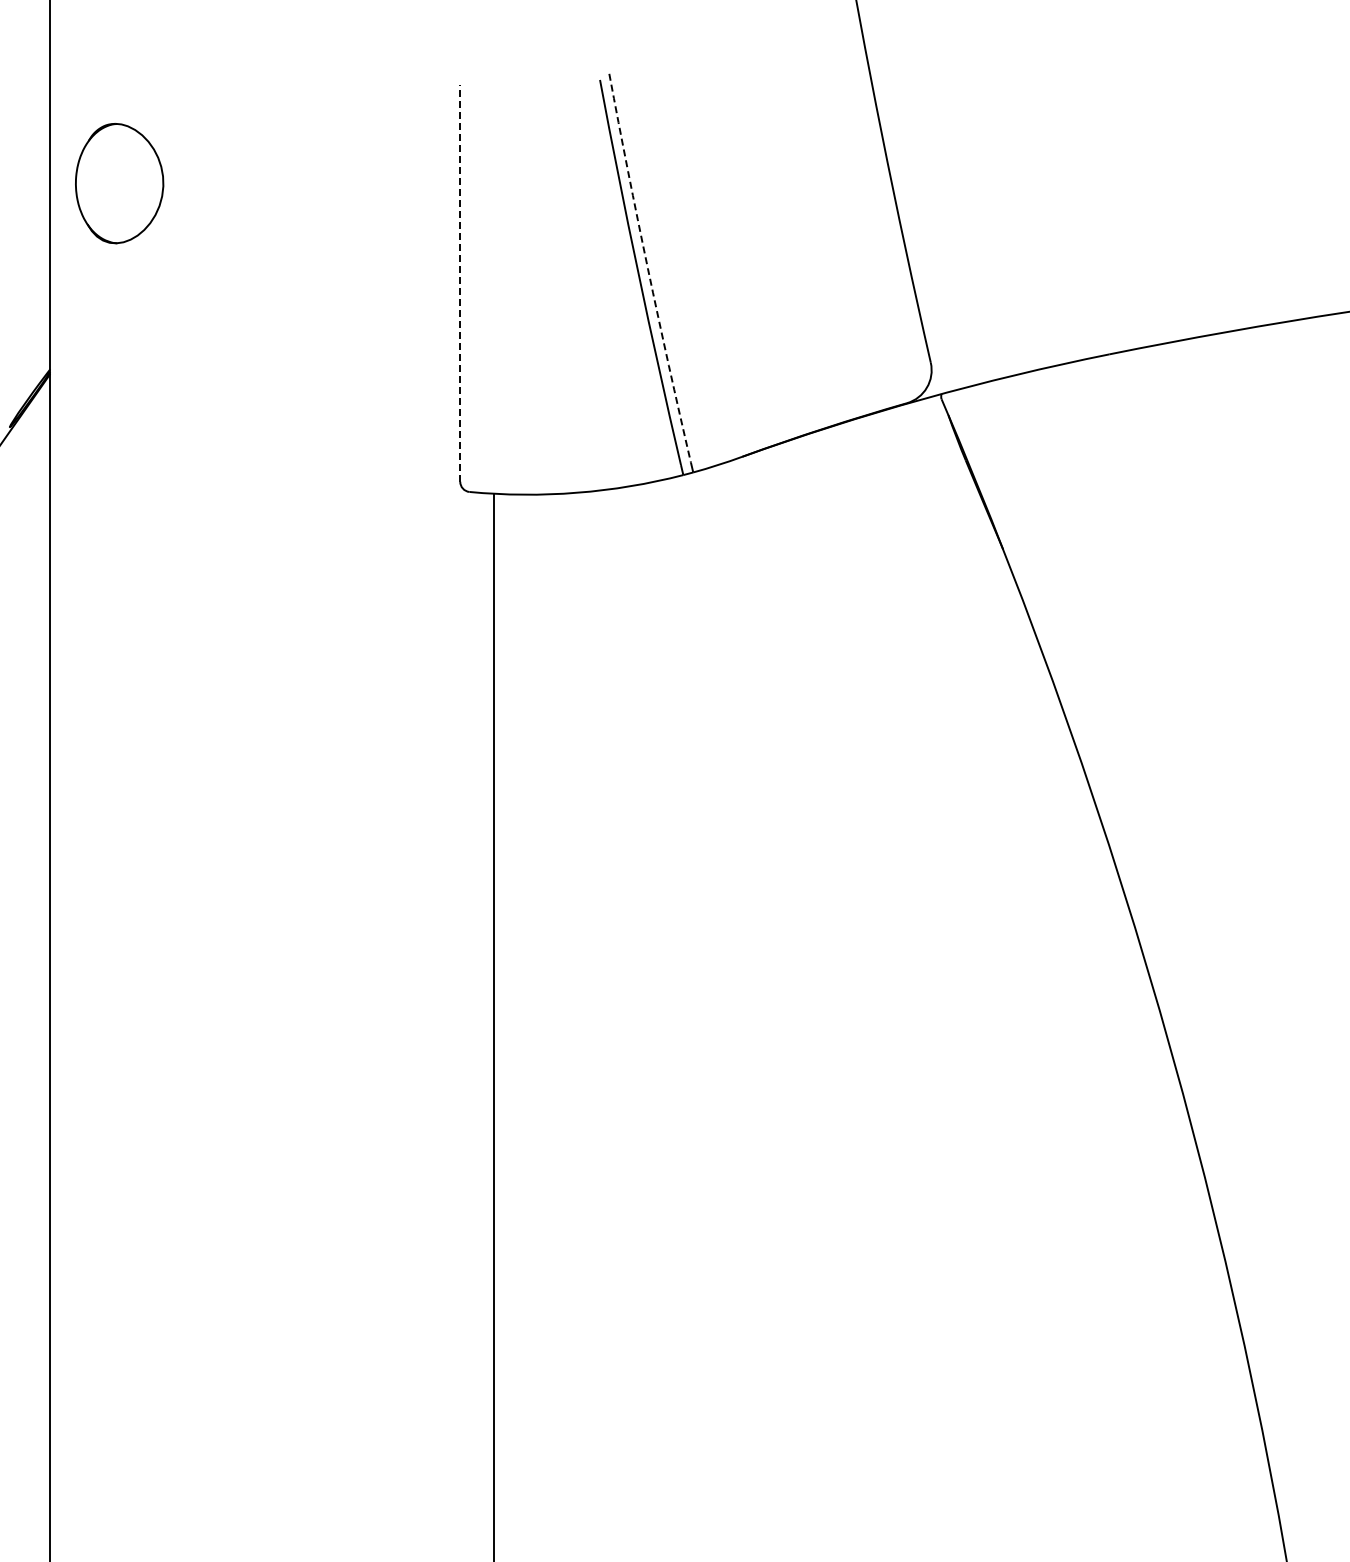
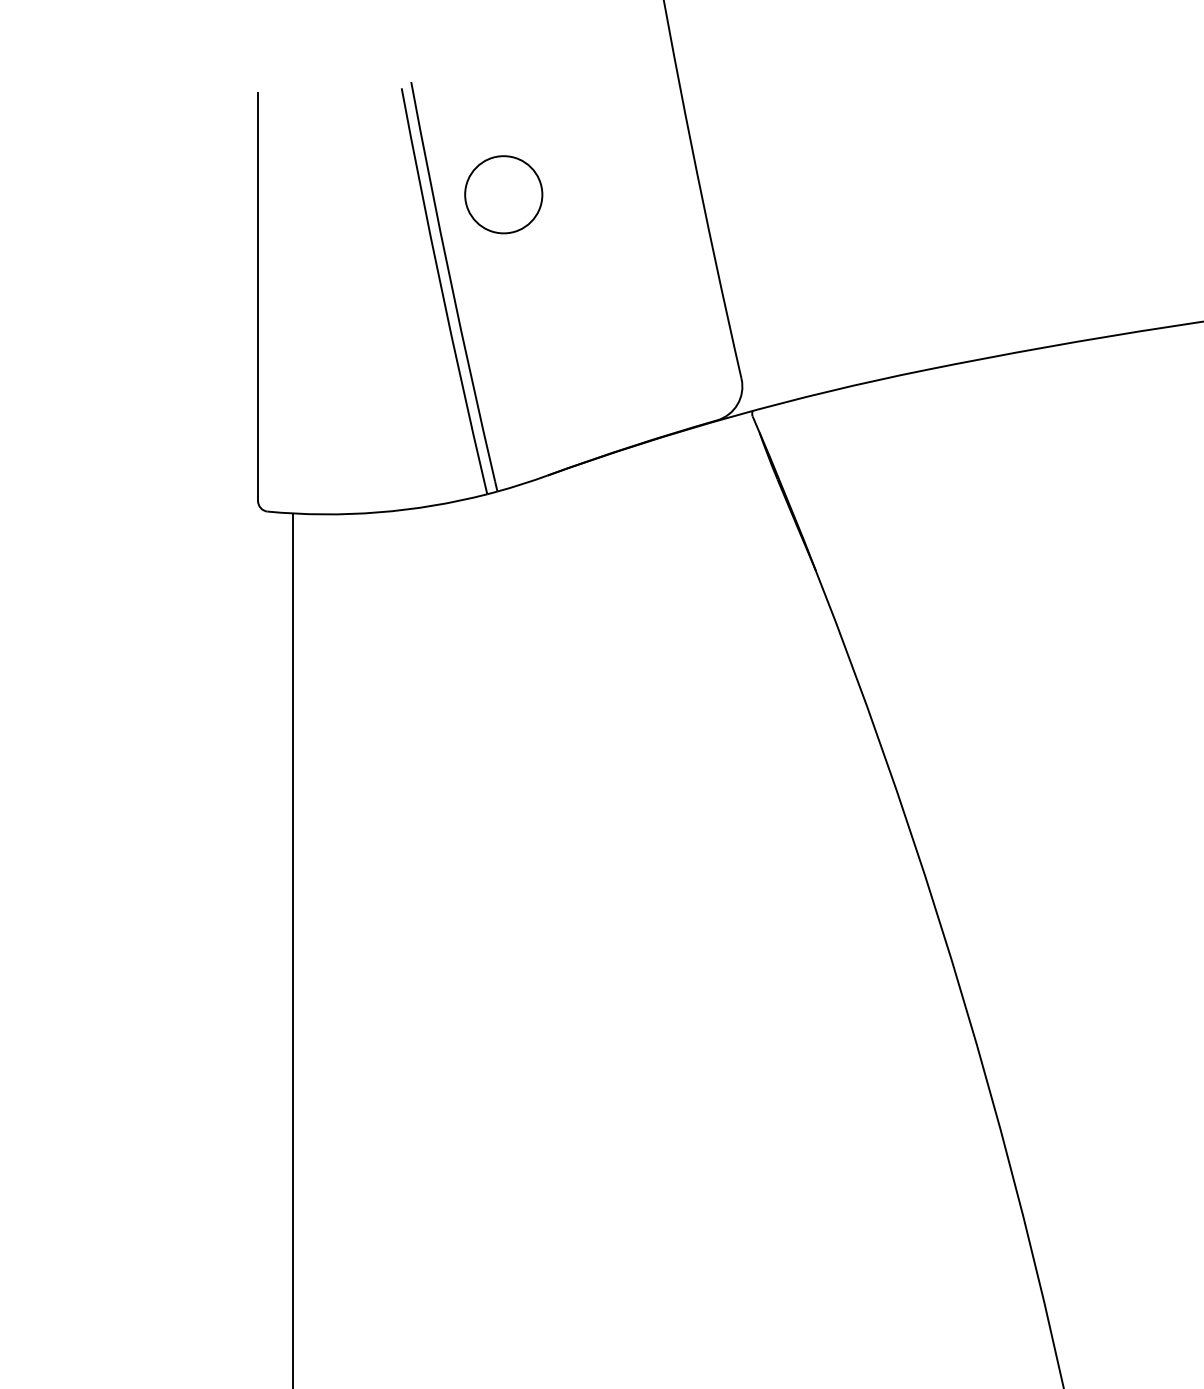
circle: (698, 183) -> (502, 194), added
arc: (647, 268) -> (450, 281), dashed -> solid
line: (460, 283) -> (258, 297), dashed -> solid

